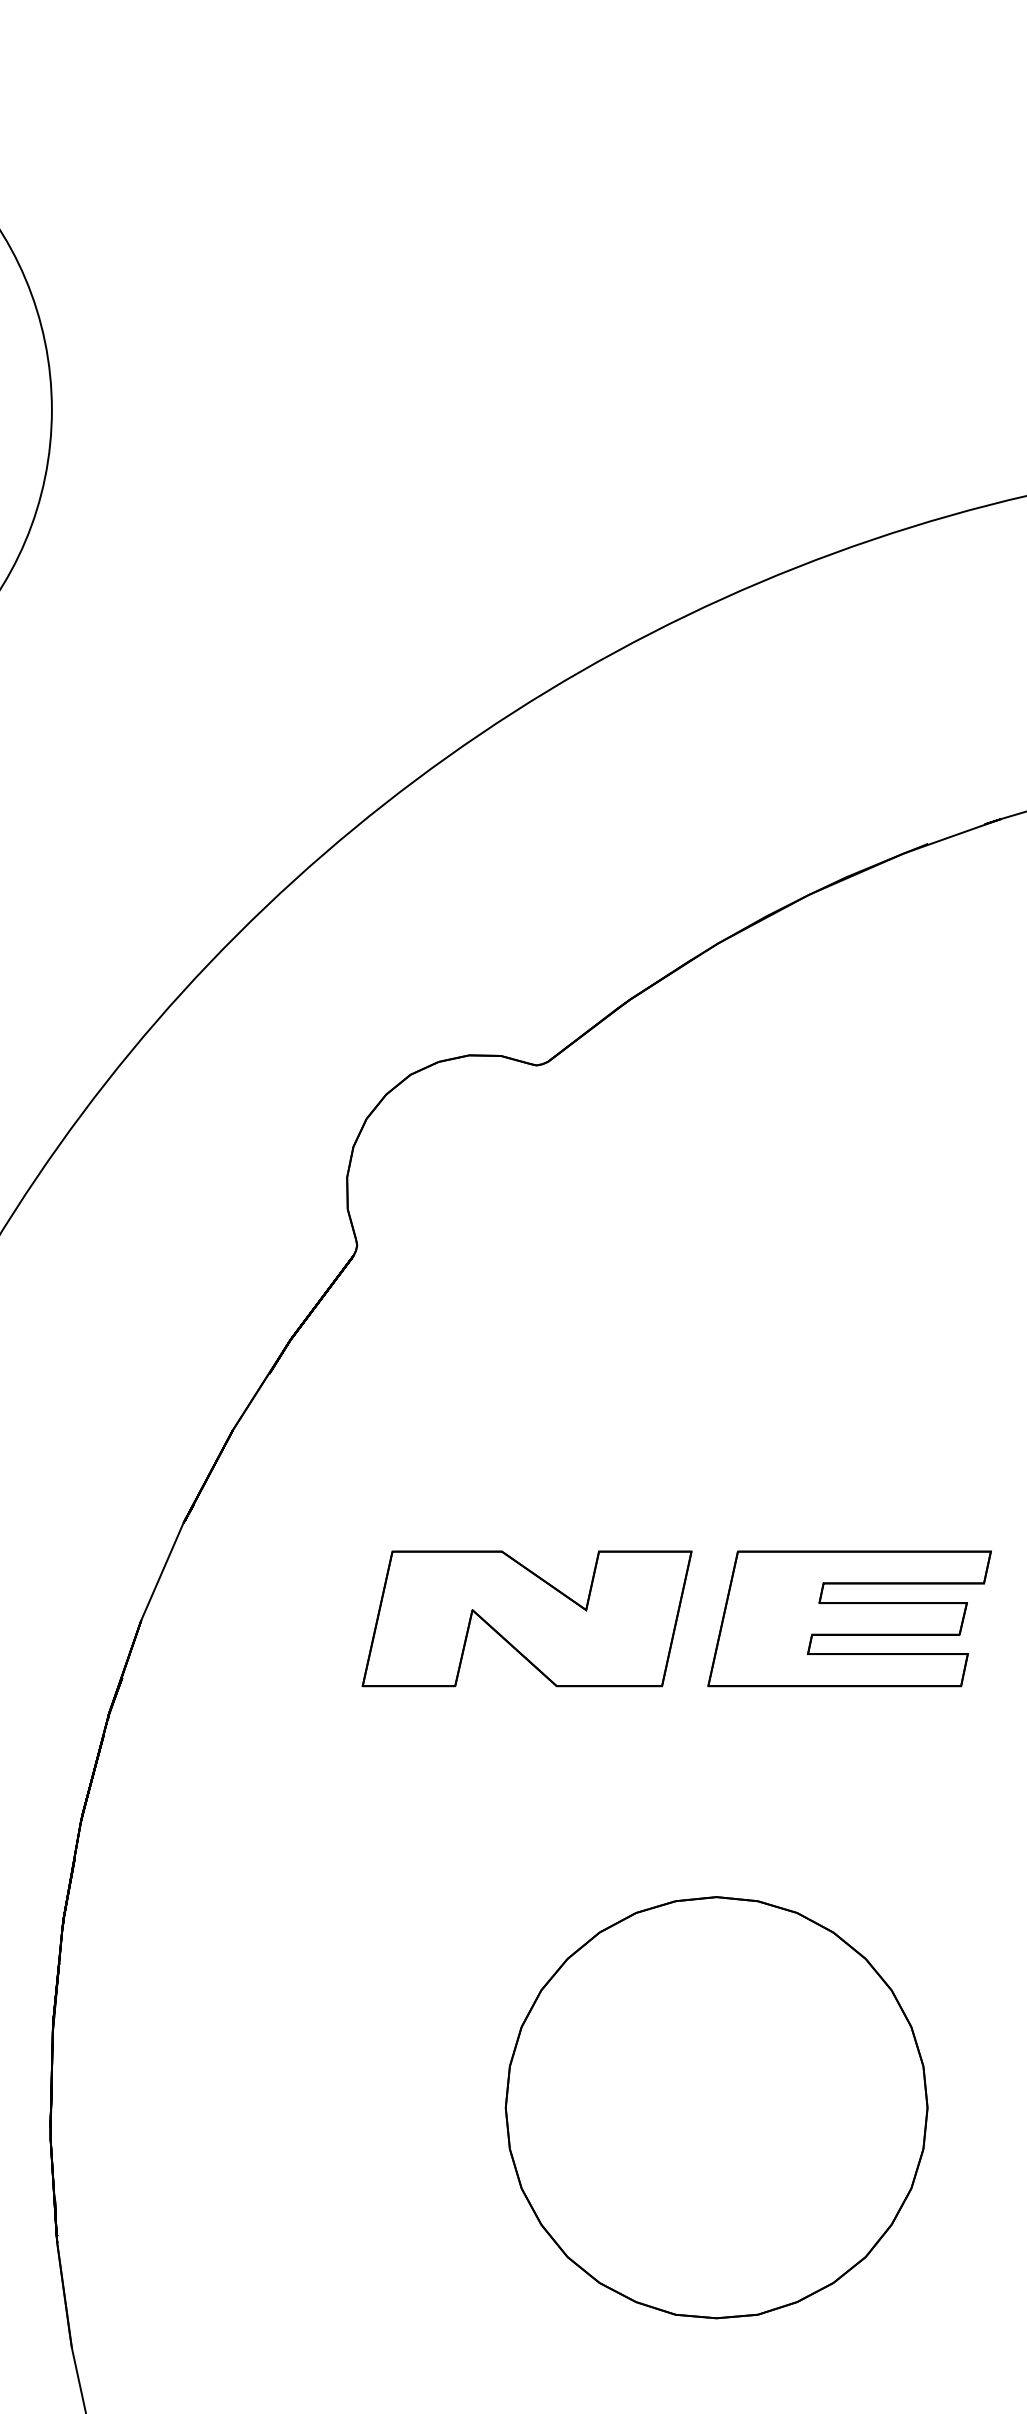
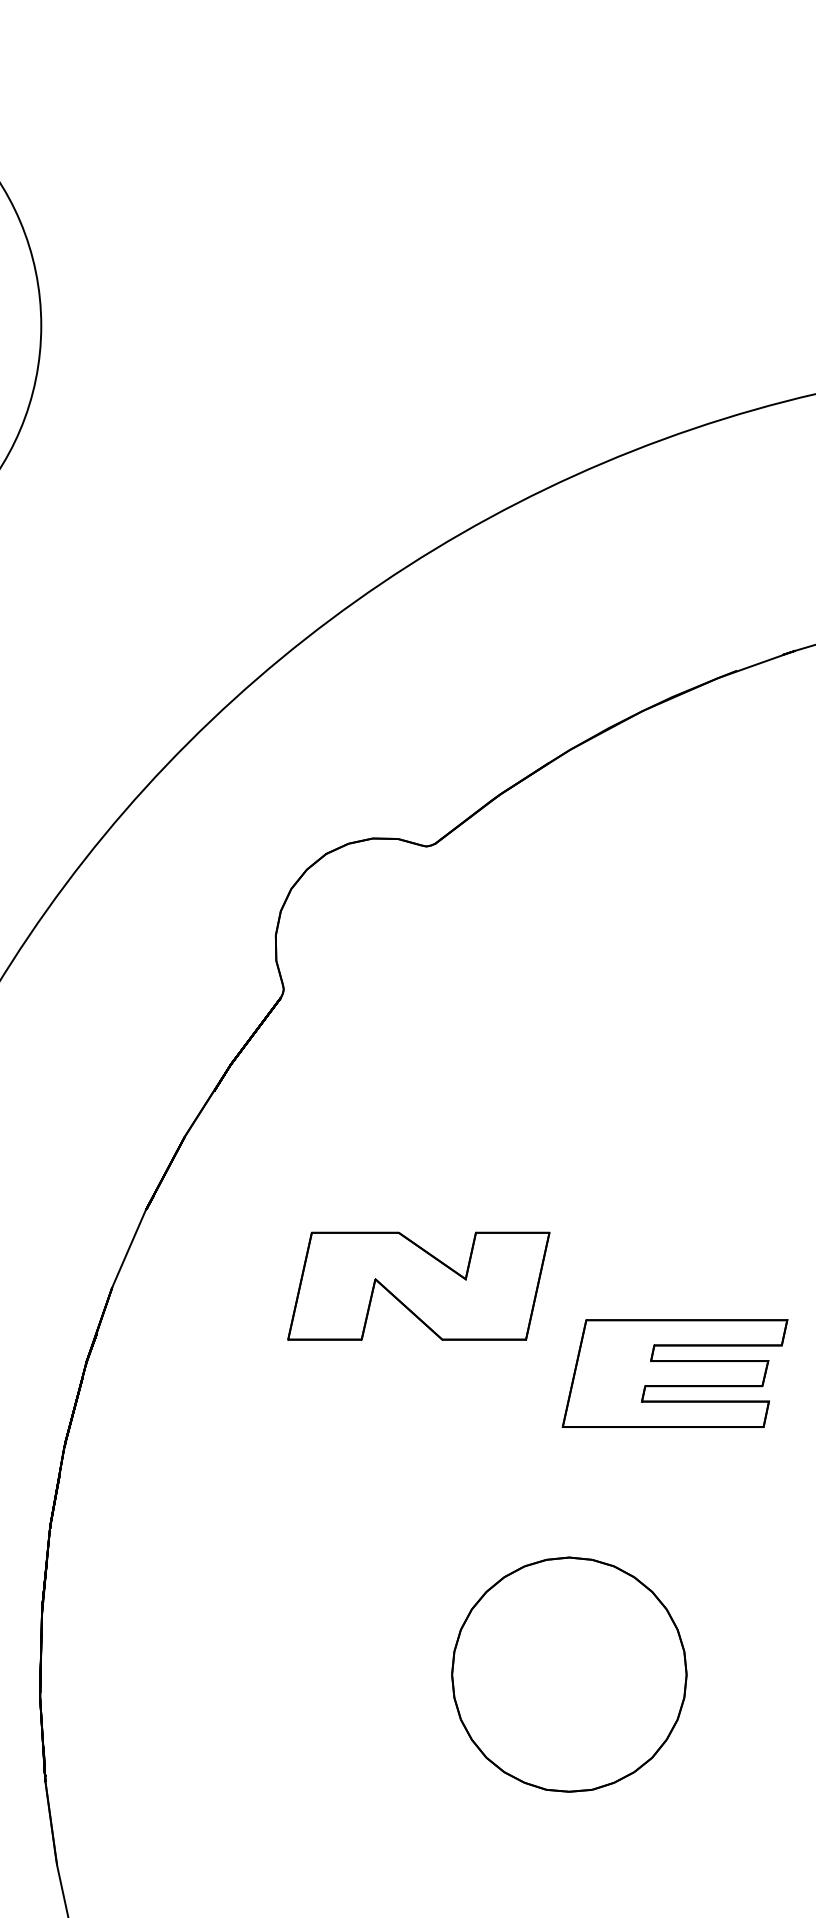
part: (849, 1618) -> (674, 1373), moved
part: (716, 2107) -> (569, 1674), size x0.7

